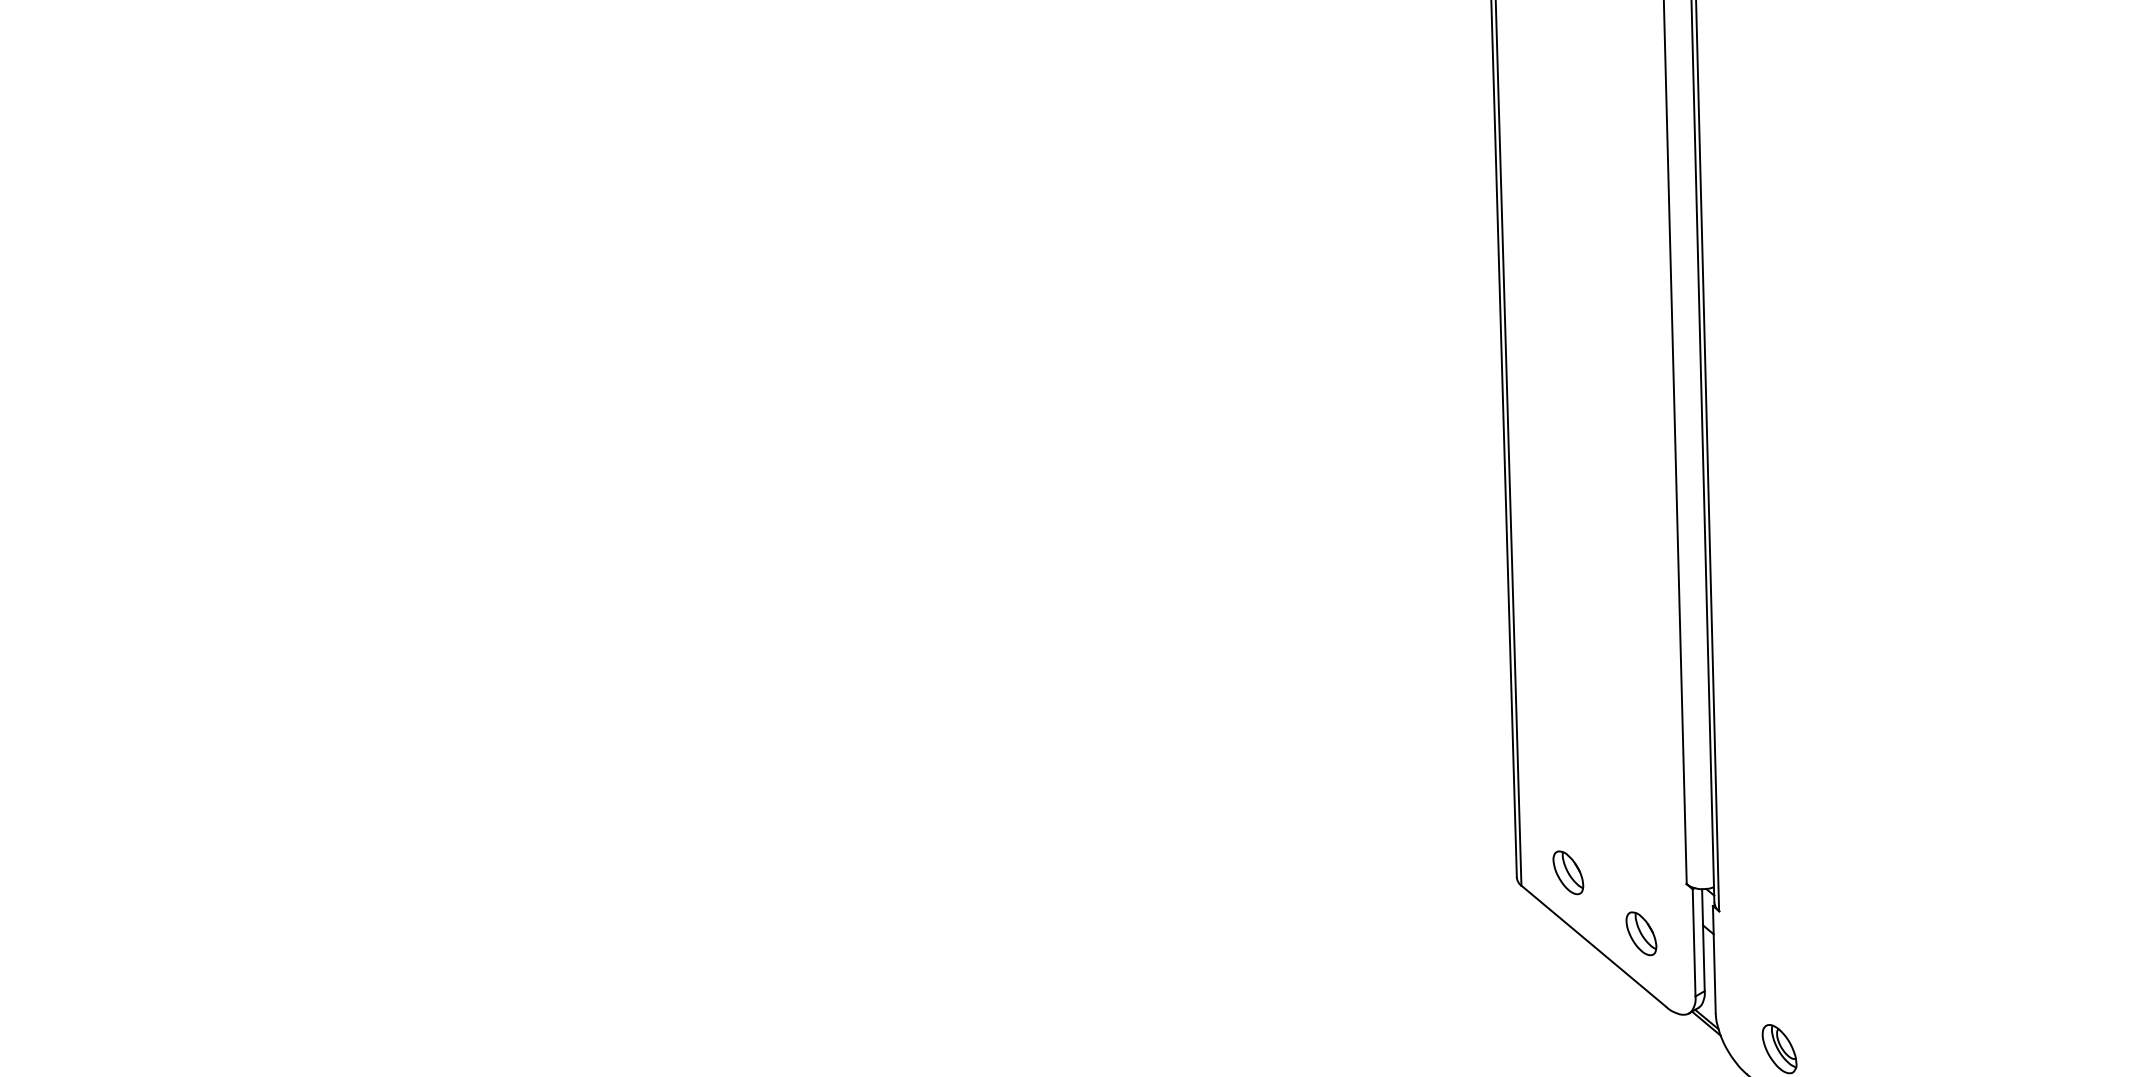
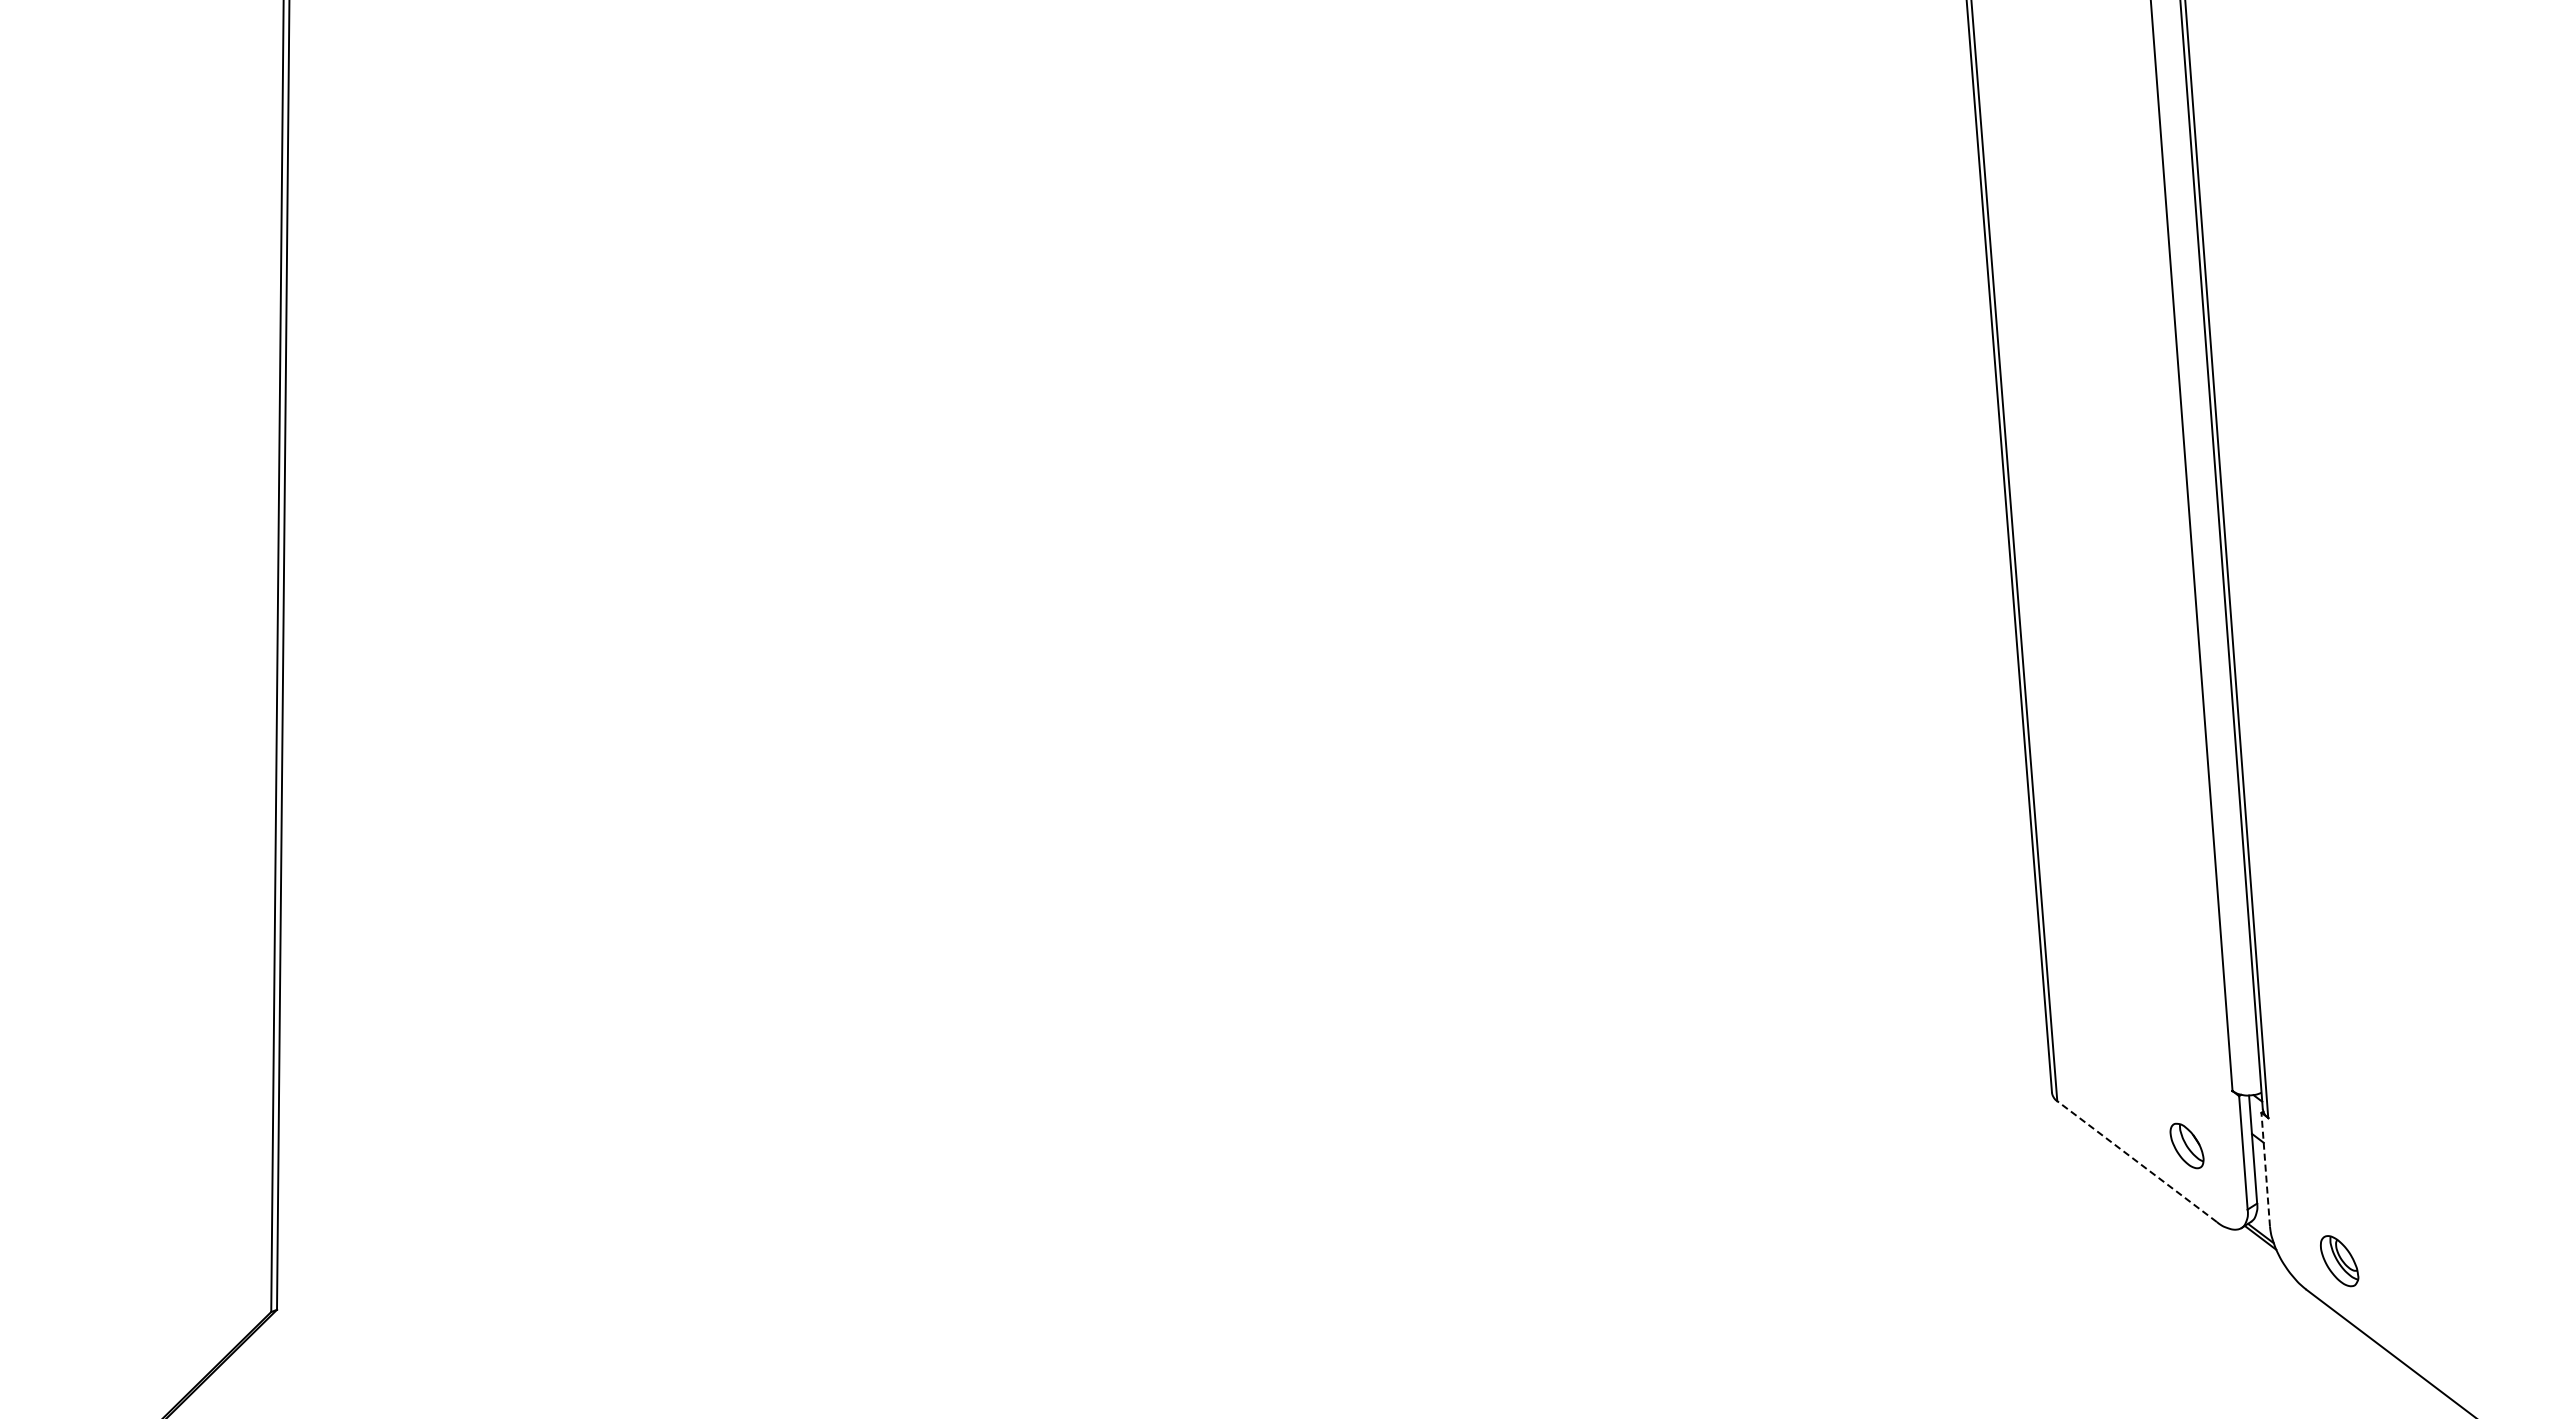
part: (1568, 873) -> (2106, 1085), removed
line: (1593, 946) -> (2136, 1161), solid -> dashed
line: (1714, 959) -> (2265, 1169), solid -> dashed

